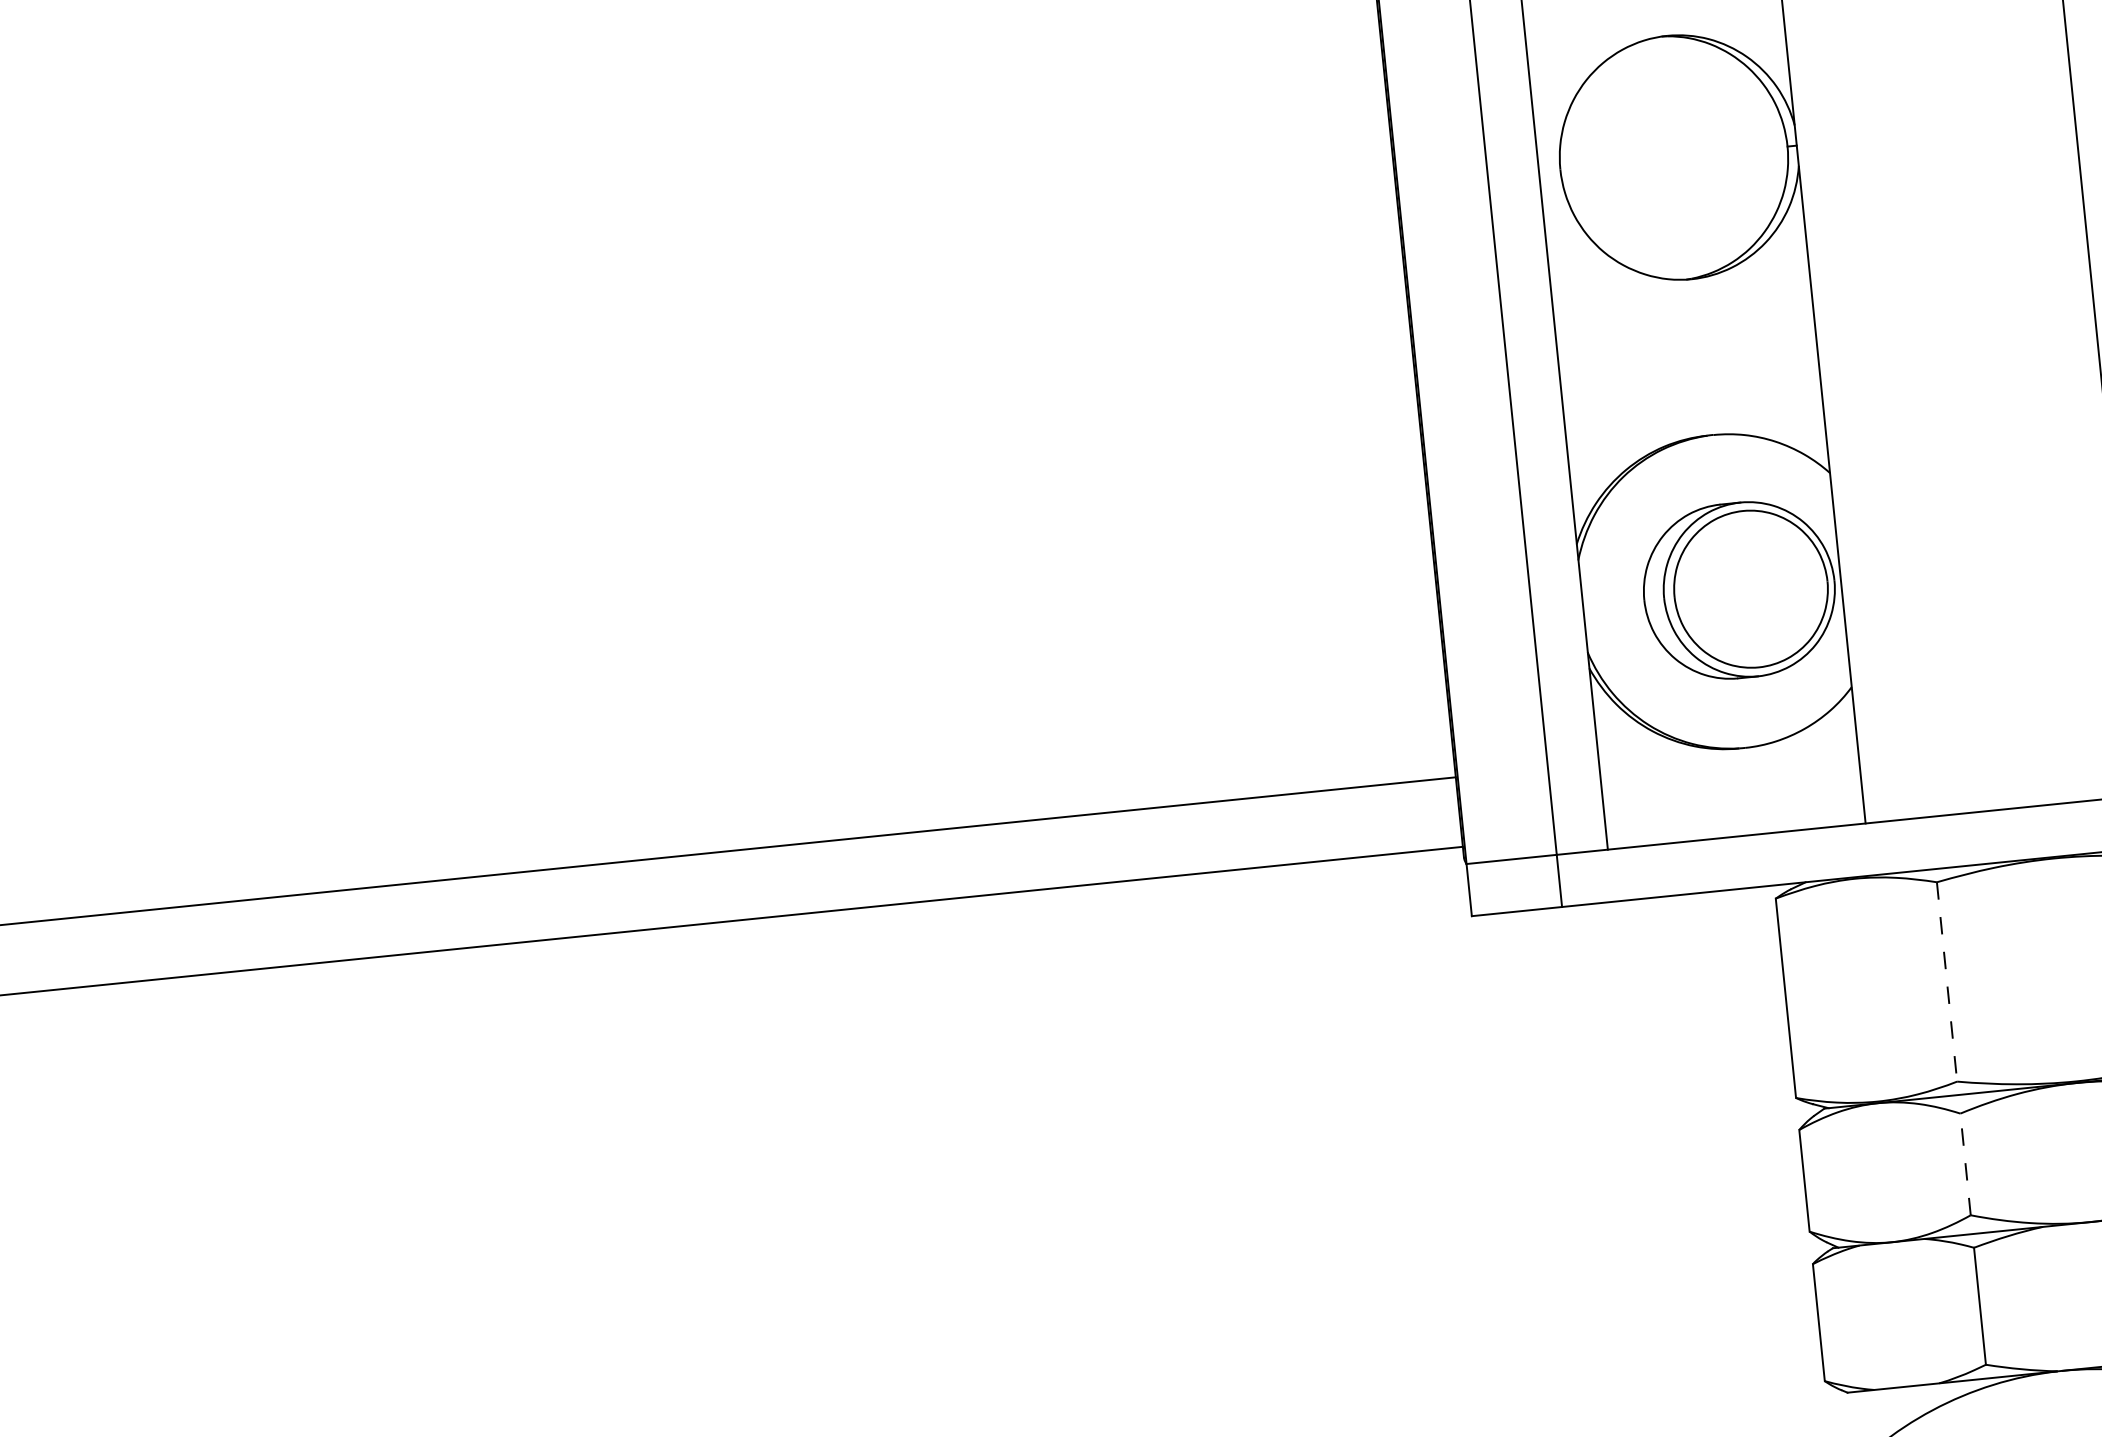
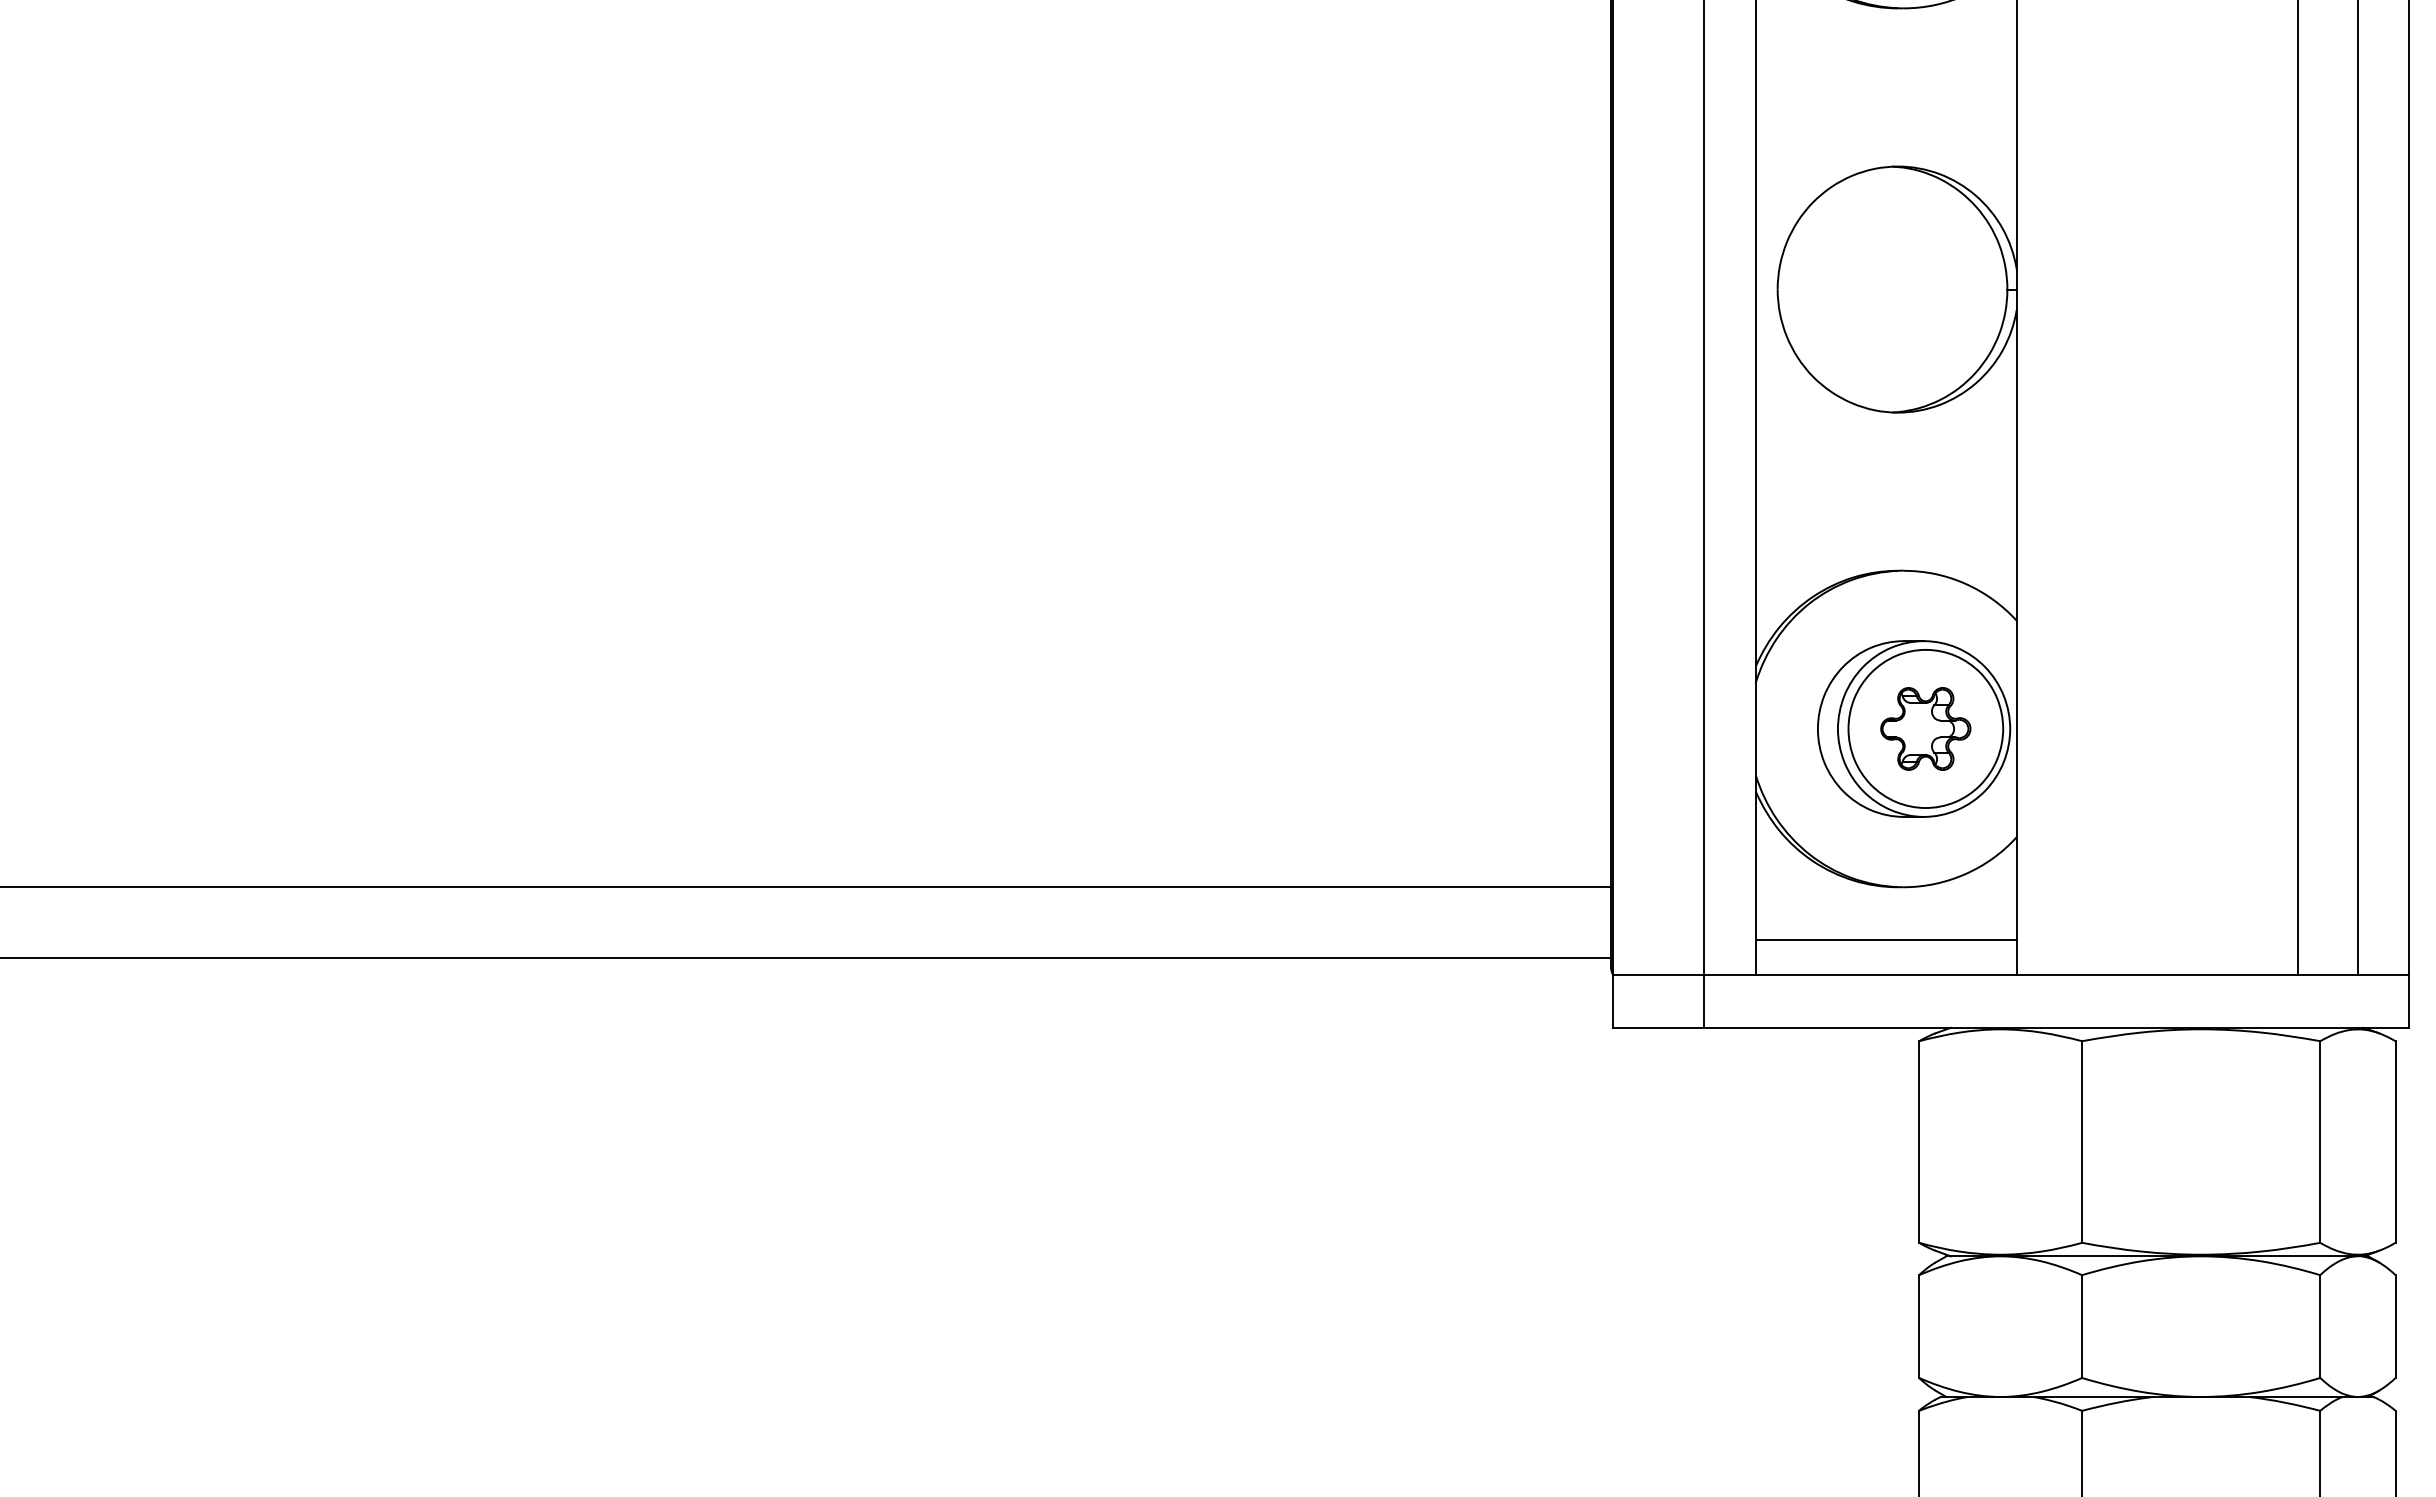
part: (1750, 588) -> (1925, 728), added
line: (1733, 801) -> (1886, 939), added
line: (1947, 982) -> (2082, 1142), dashed -> solid
line: (1965, 1164) -> (2082, 1326), dashed -> solid

